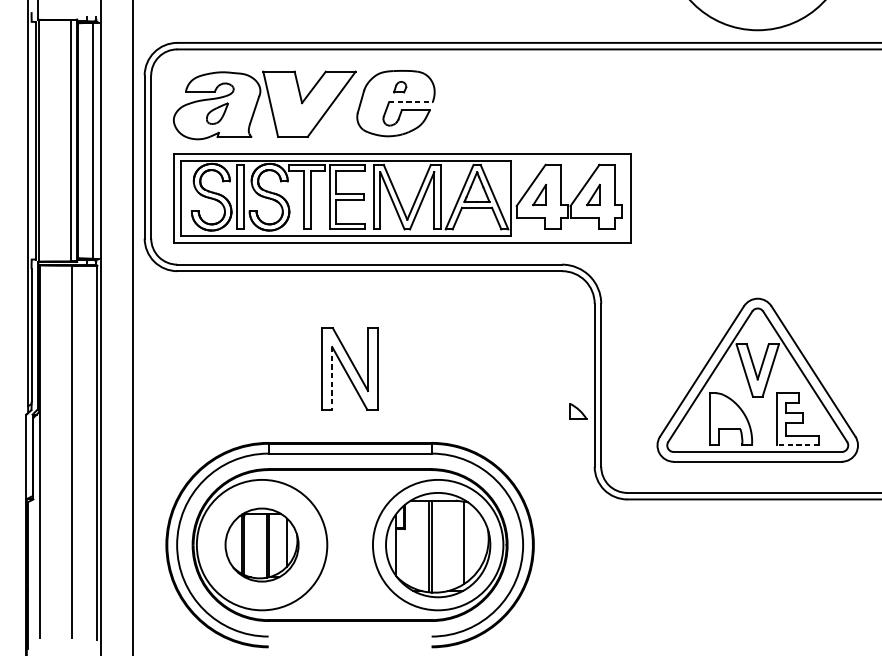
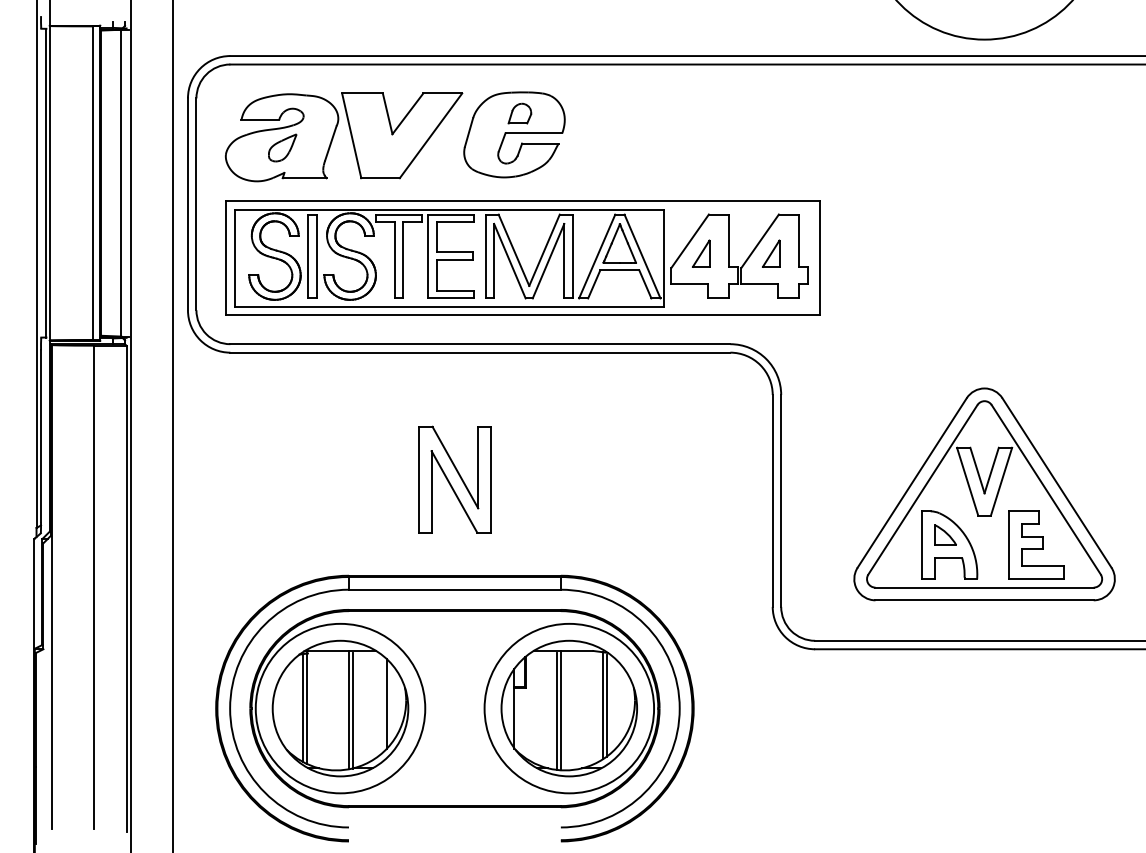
part: (399, 87) -> (519, 113), size x1.43
line: (411, 102) -> (534, 133), dashed -> solid
line: (332, 378) -> (431, 491), dashed -> solid
part: (578, 411) -> (945, 534), moved
line: (797, 445) -> (1036, 579), dashed -> solid
line: (466, 542) -> (606, 705), added
part: (262, 545) -> (340, 708), size x1.43

